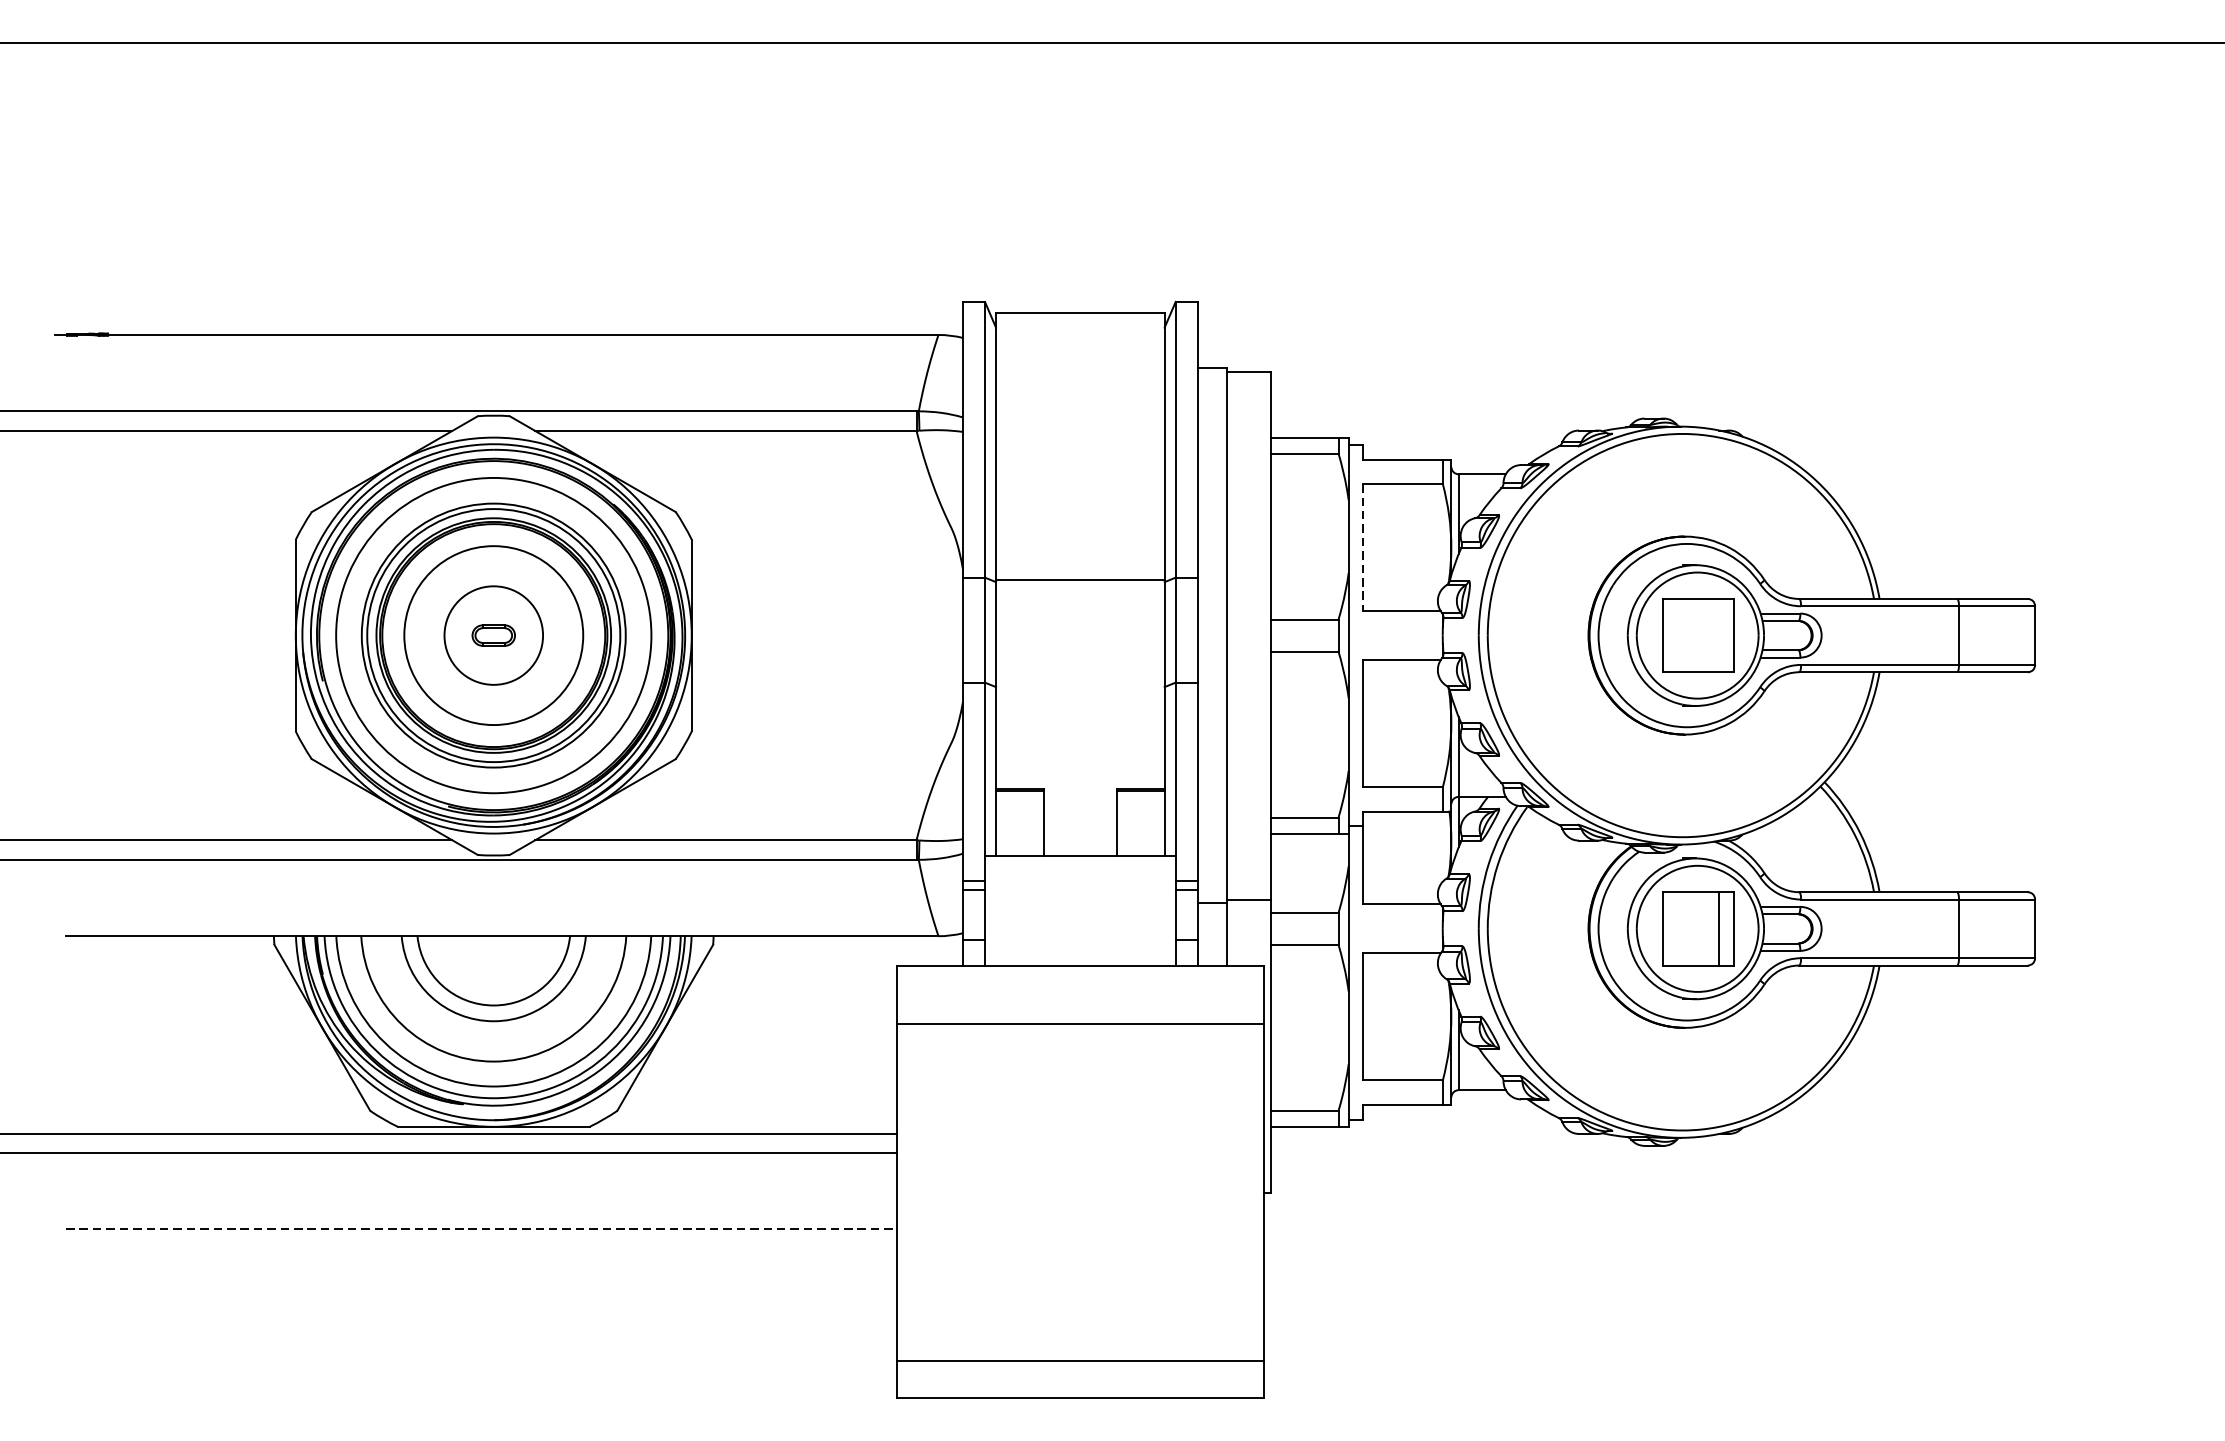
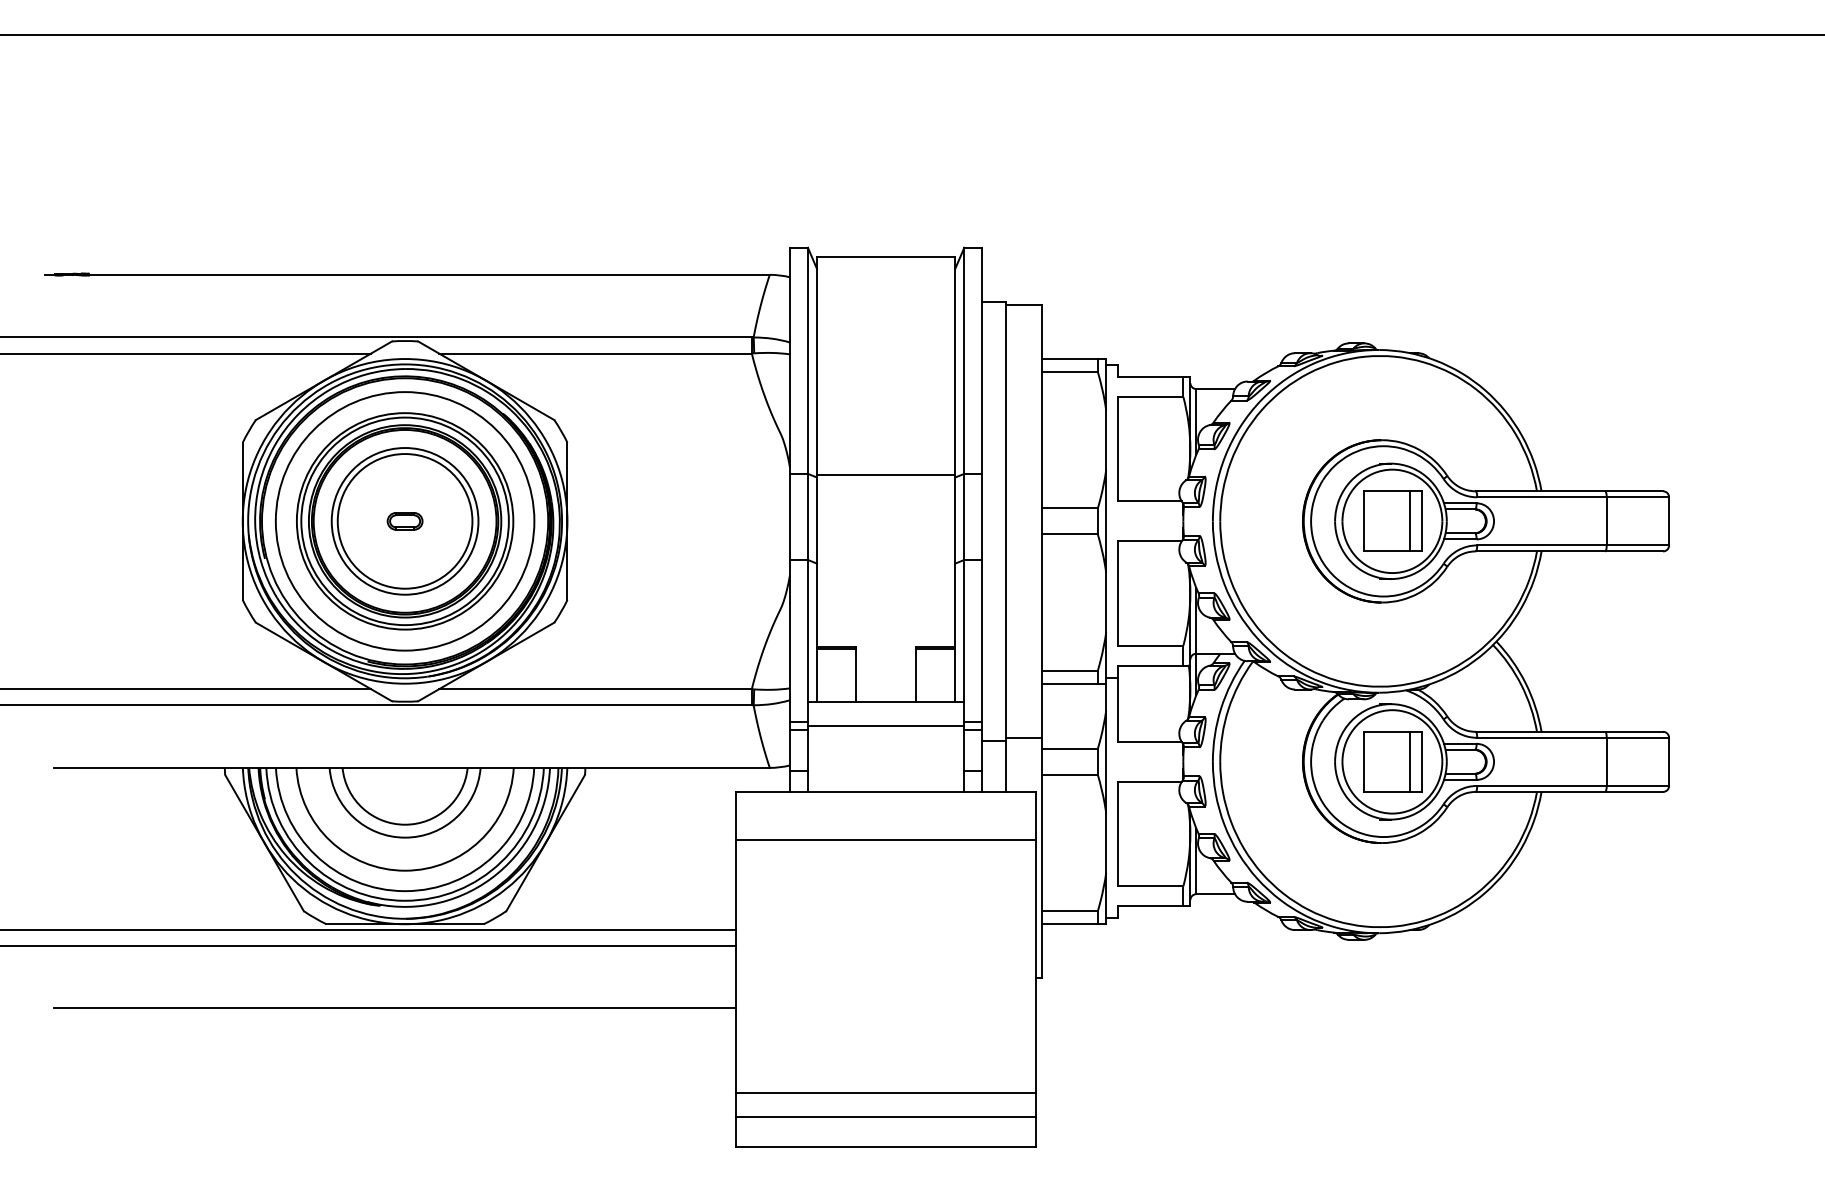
line: (1363, 547) -> (1118, 449), dashed -> solid
circle: (493, 635) -> (404, 521), size x1.67
line: (1718, 635) -> (1409, 521), added
line: (1079, 884) -> (885, 725), added
line: (482, 1229) -> (395, 1008), dashed -> solid
line: (1079, 1332) -> (885, 1092), added

